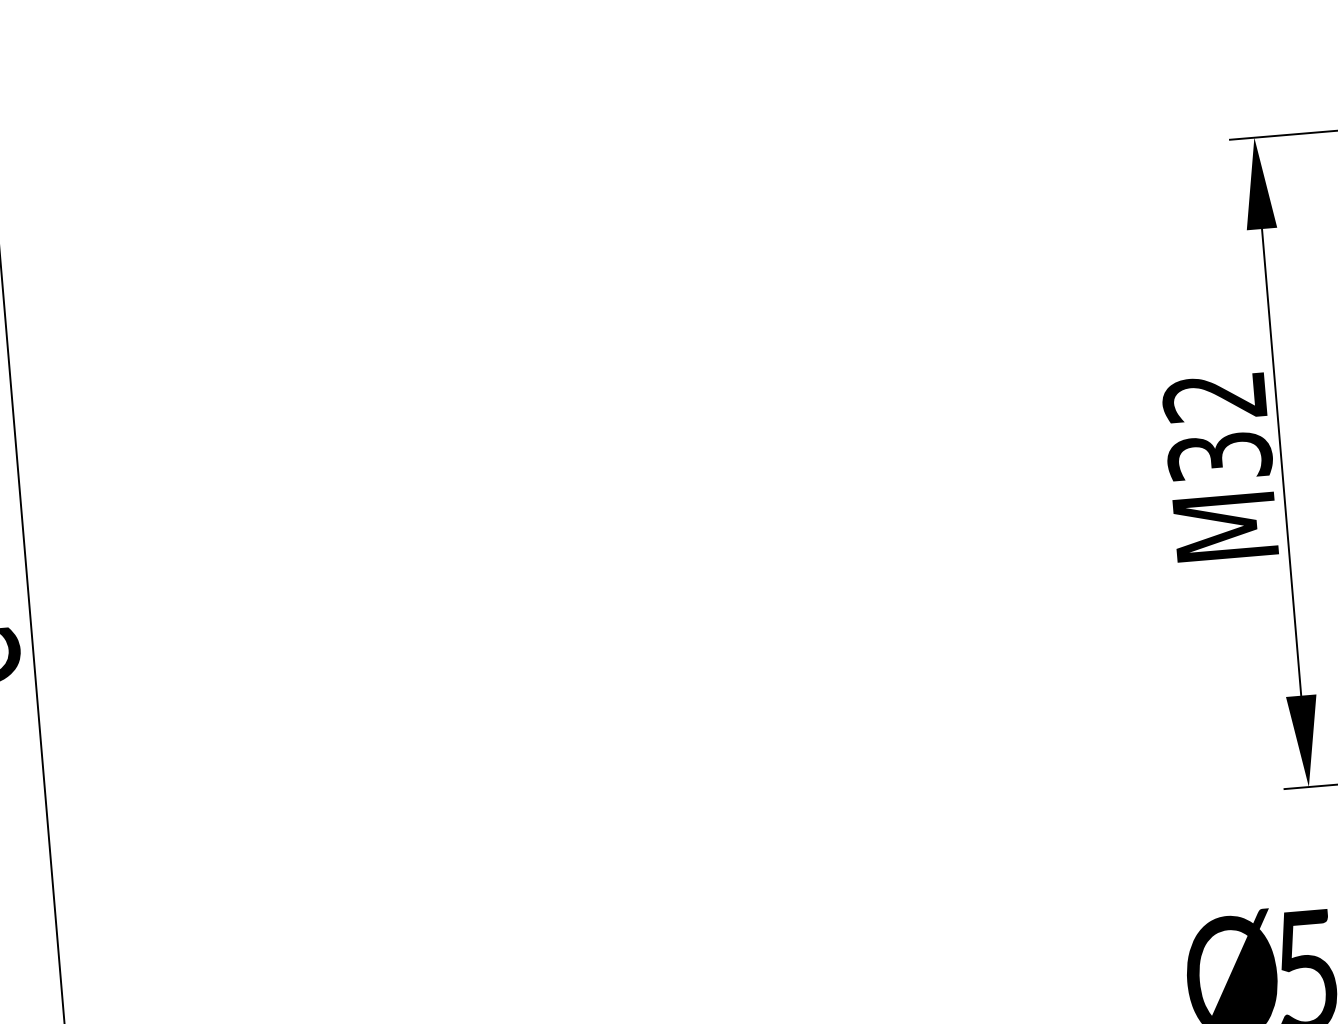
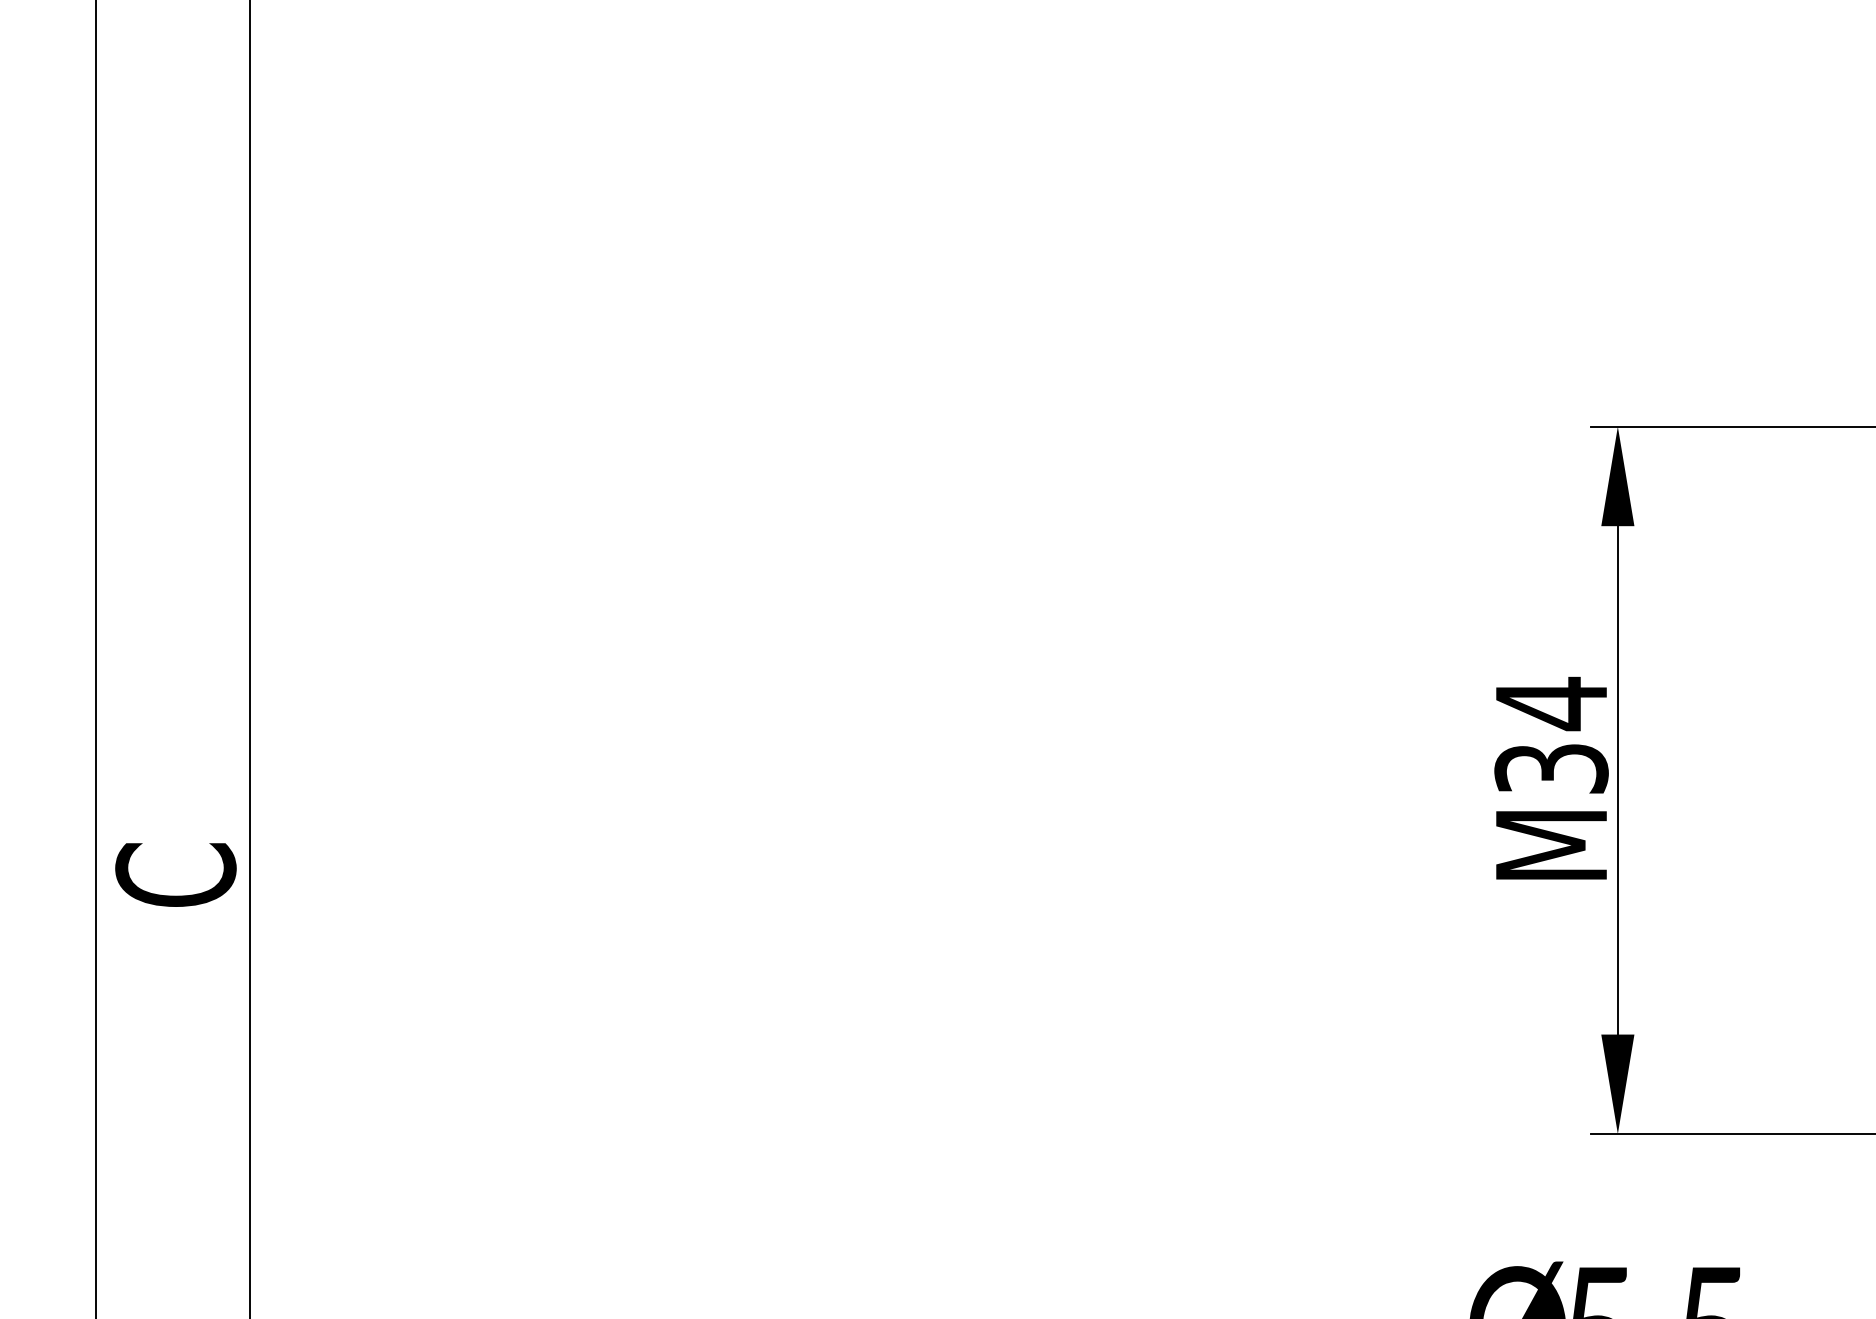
text: (1213, 397) -> (1550, 703), M32 -> M34

